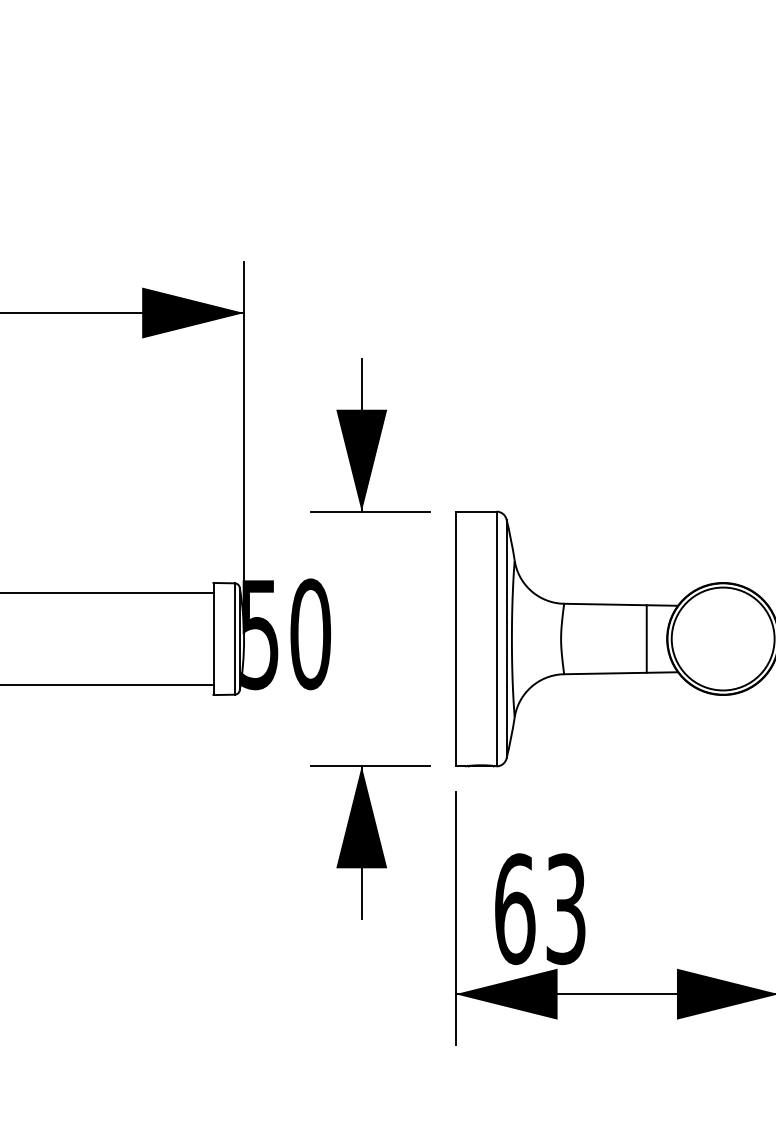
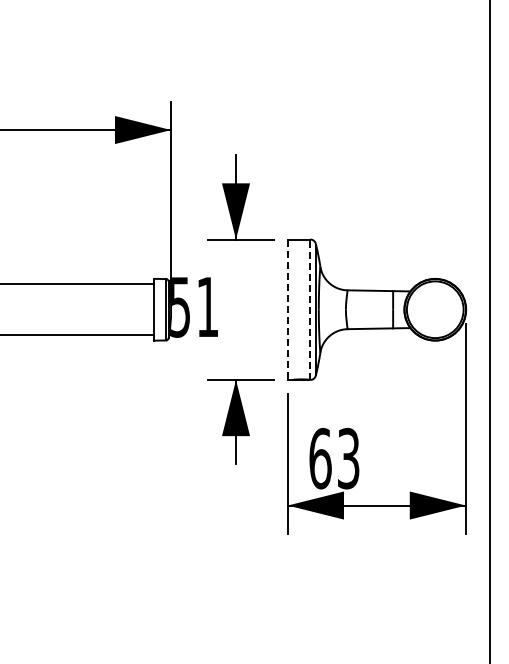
text: (309, 633) -> (207, 306), 50 -> 51
line: (496, 638) -> (310, 309), solid -> dashed
line: (455, 640) -> (287, 310), solid -> dashed

